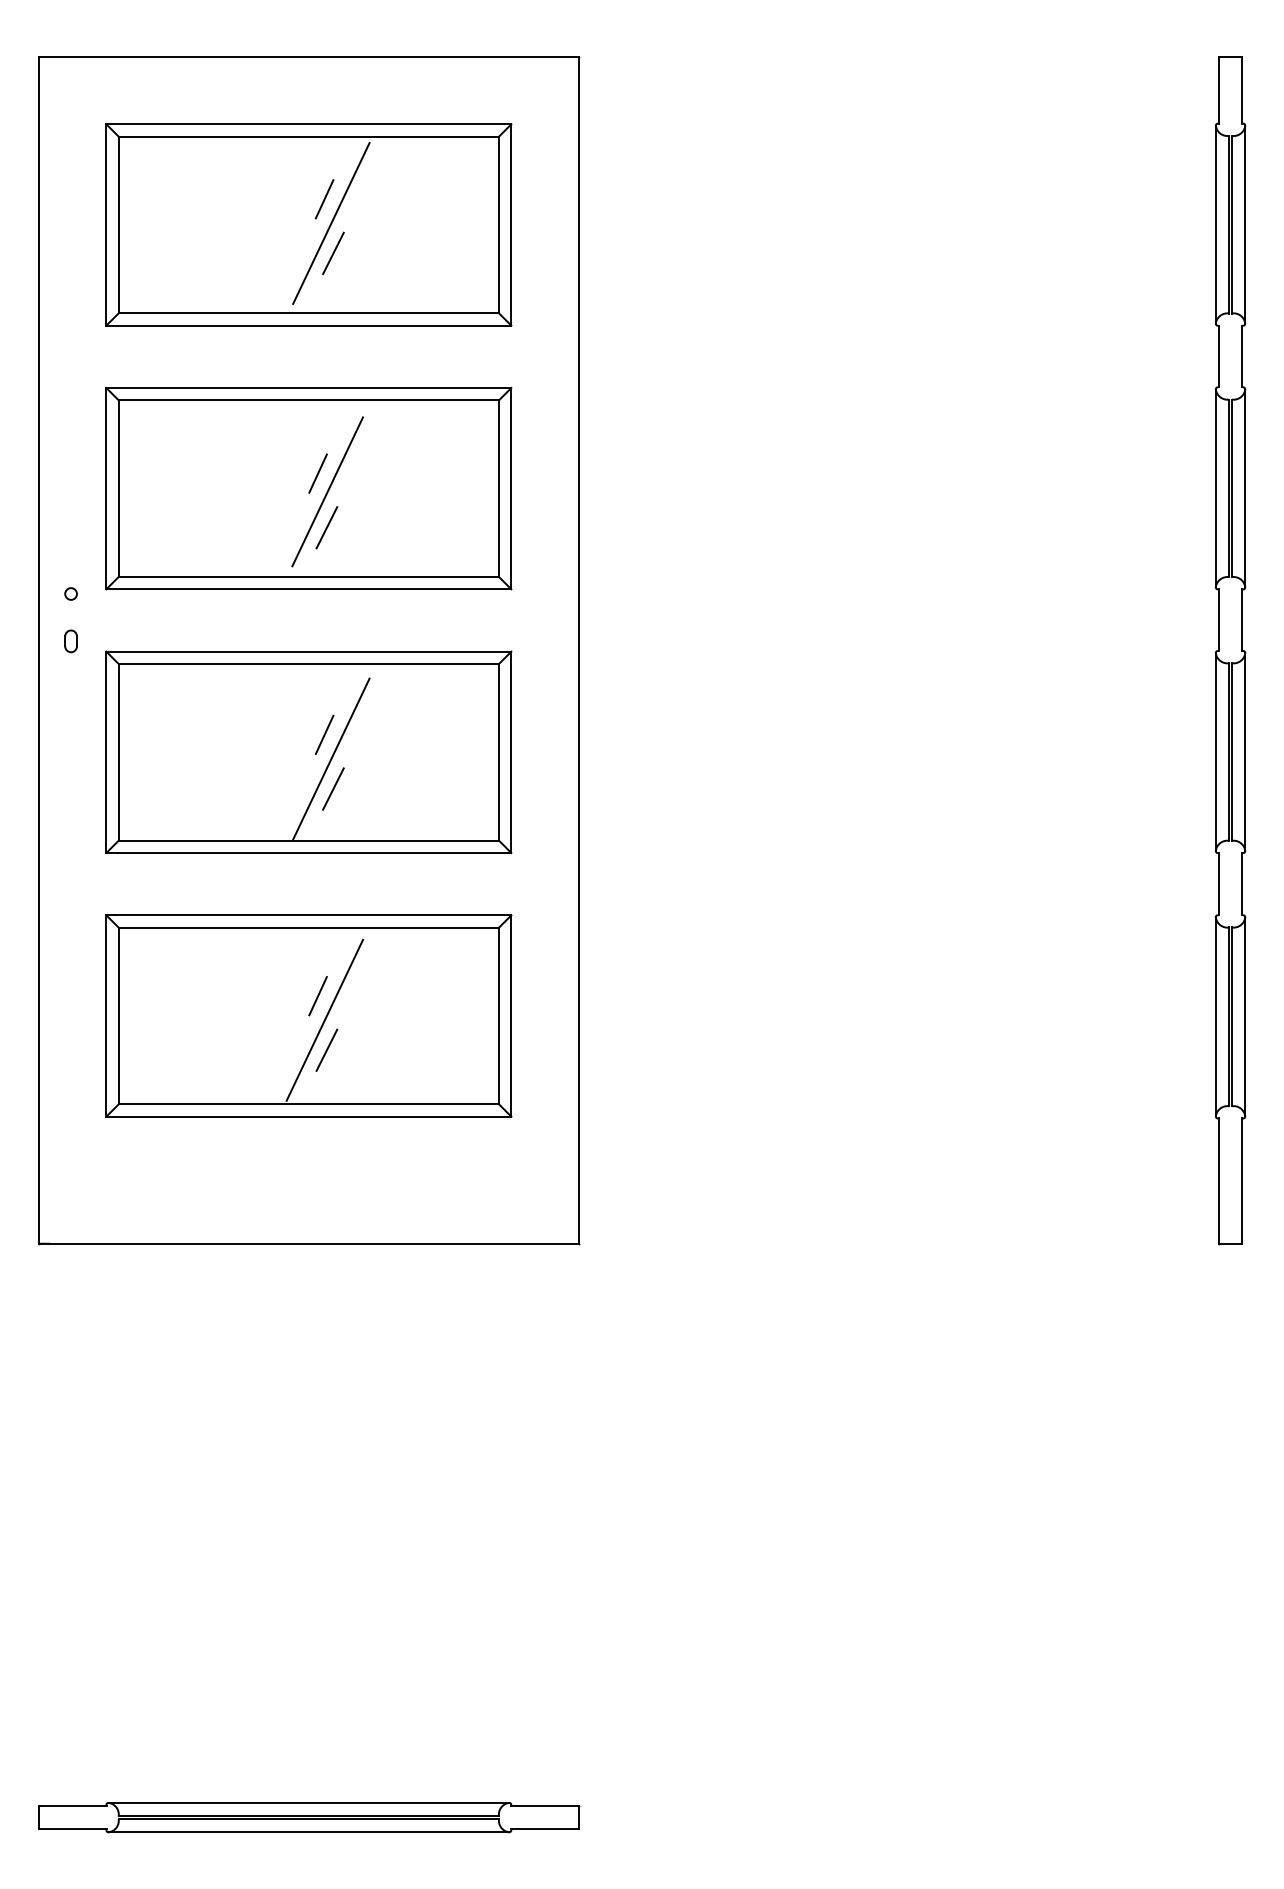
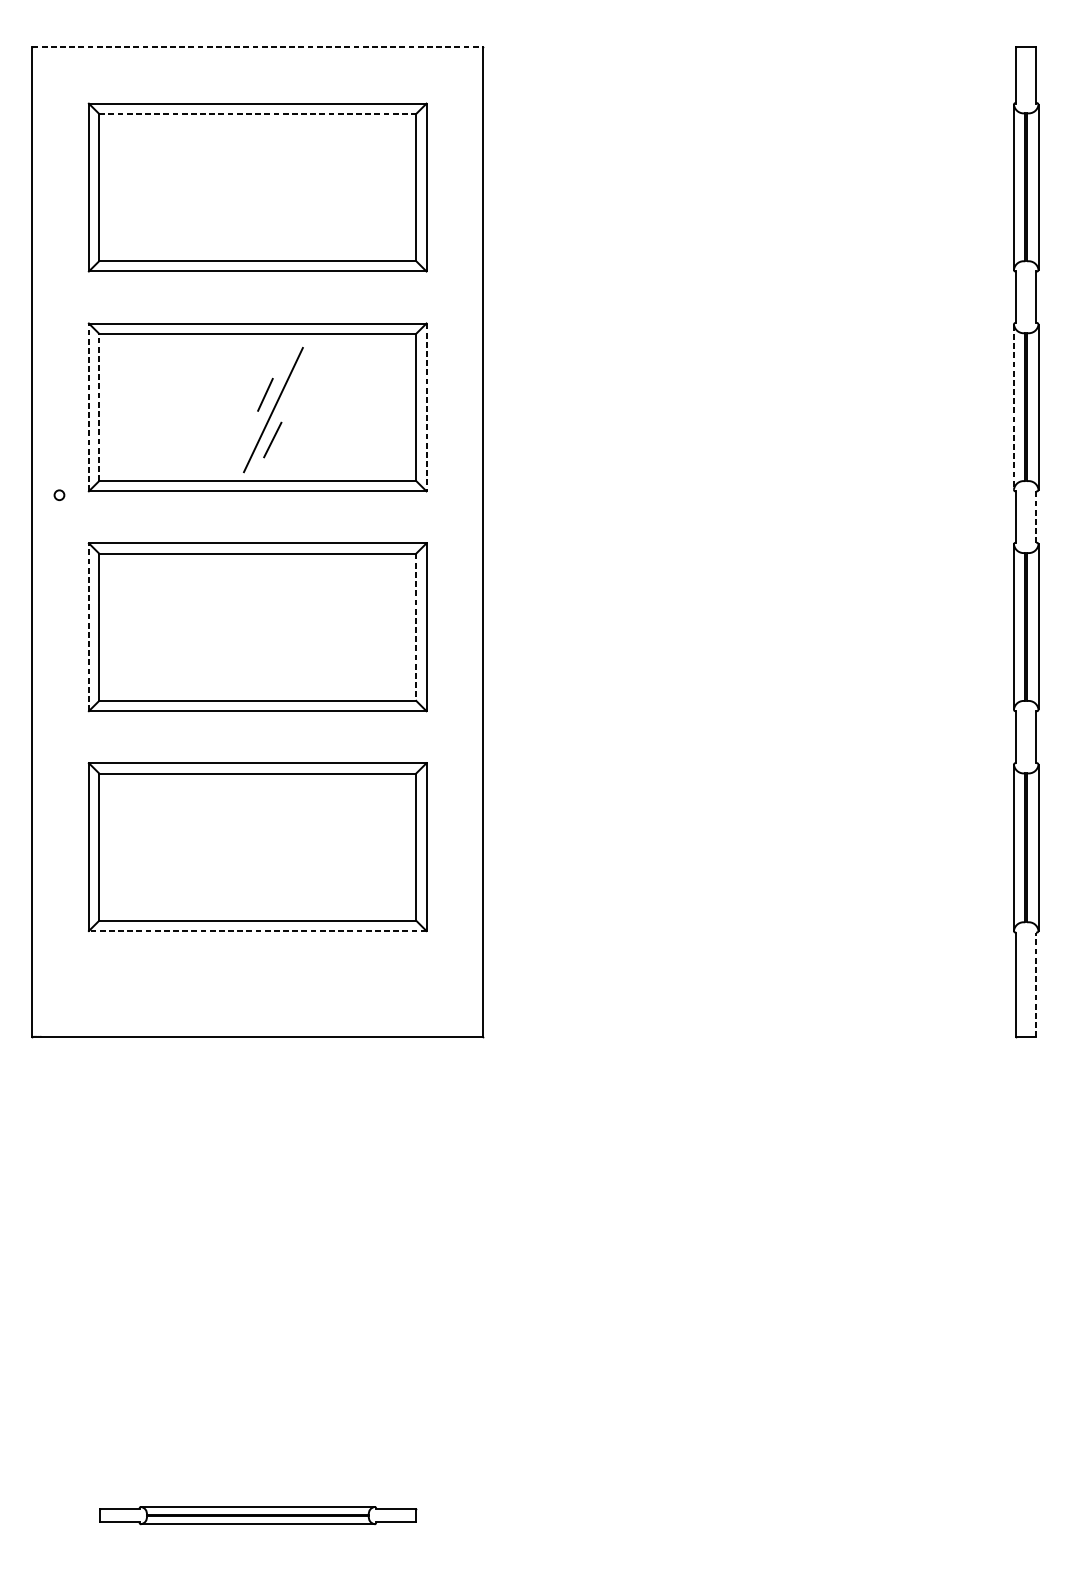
line: (309, 56) -> (258, 47), solid -> dashed
line: (309, 136) -> (258, 113), solid -> dashed
line: (324, 199) -> (270, 166), removed
line: (331, 223) -> (276, 186), removed
line: (333, 253) -> (278, 211), removed
line: (106, 488) -> (89, 407), solid -> dashed
line: (118, 488) -> (99, 407), solid -> dashed
line: (511, 488) -> (426, 407), solid -> dashed
line: (1215, 488) -> (1013, 407), solid -> dashed
line: (1242, 620) -> (1036, 517), solid -> dashed
part: (70, 641) -> (58, 534), removed
line: (324, 734) -> (270, 612), removed
line: (106, 752) -> (89, 627), solid -> dashed
line: (498, 752) -> (415, 627), solid -> dashed
line: (331, 758) -> (276, 632), removed
line: (333, 788) -> (278, 657), removed
line: (317, 996) -> (264, 830), removed
line: (324, 1019) -> (270, 850), removed
line: (326, 1049) -> (272, 875), removed
line: (308, 1116) -> (257, 930), solid -> dashed
line: (1242, 1181) -> (1036, 985), solid -> dashed
part: (309, 1817) -> (258, 1515), size x0.7

